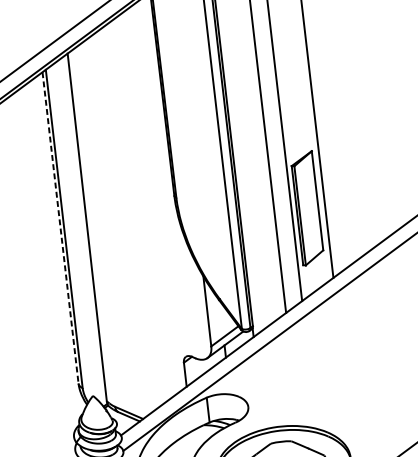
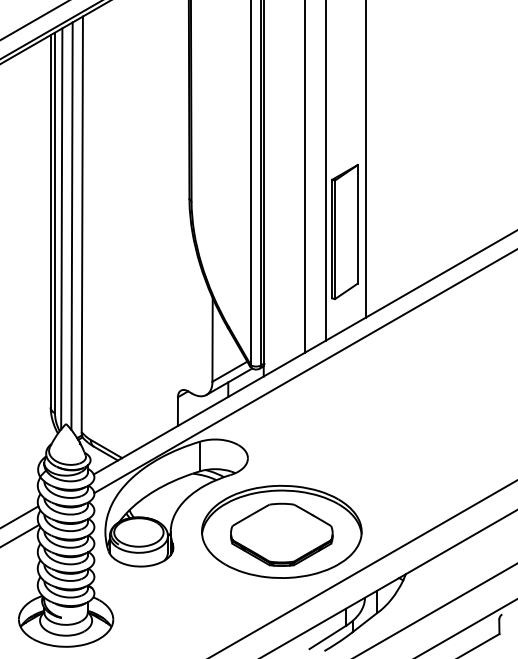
line: (60, 228) -> (50, 221), dashed -> solid
line: (78, 230) -> (71, 226), added
line: (70, 232) -> (61, 228), added

